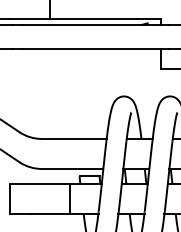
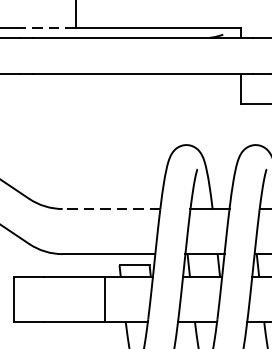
line: (29, 18) -> (44, 27), solid -> dashed
line: (73, 138) -> (110, 208), solid -> dashed

